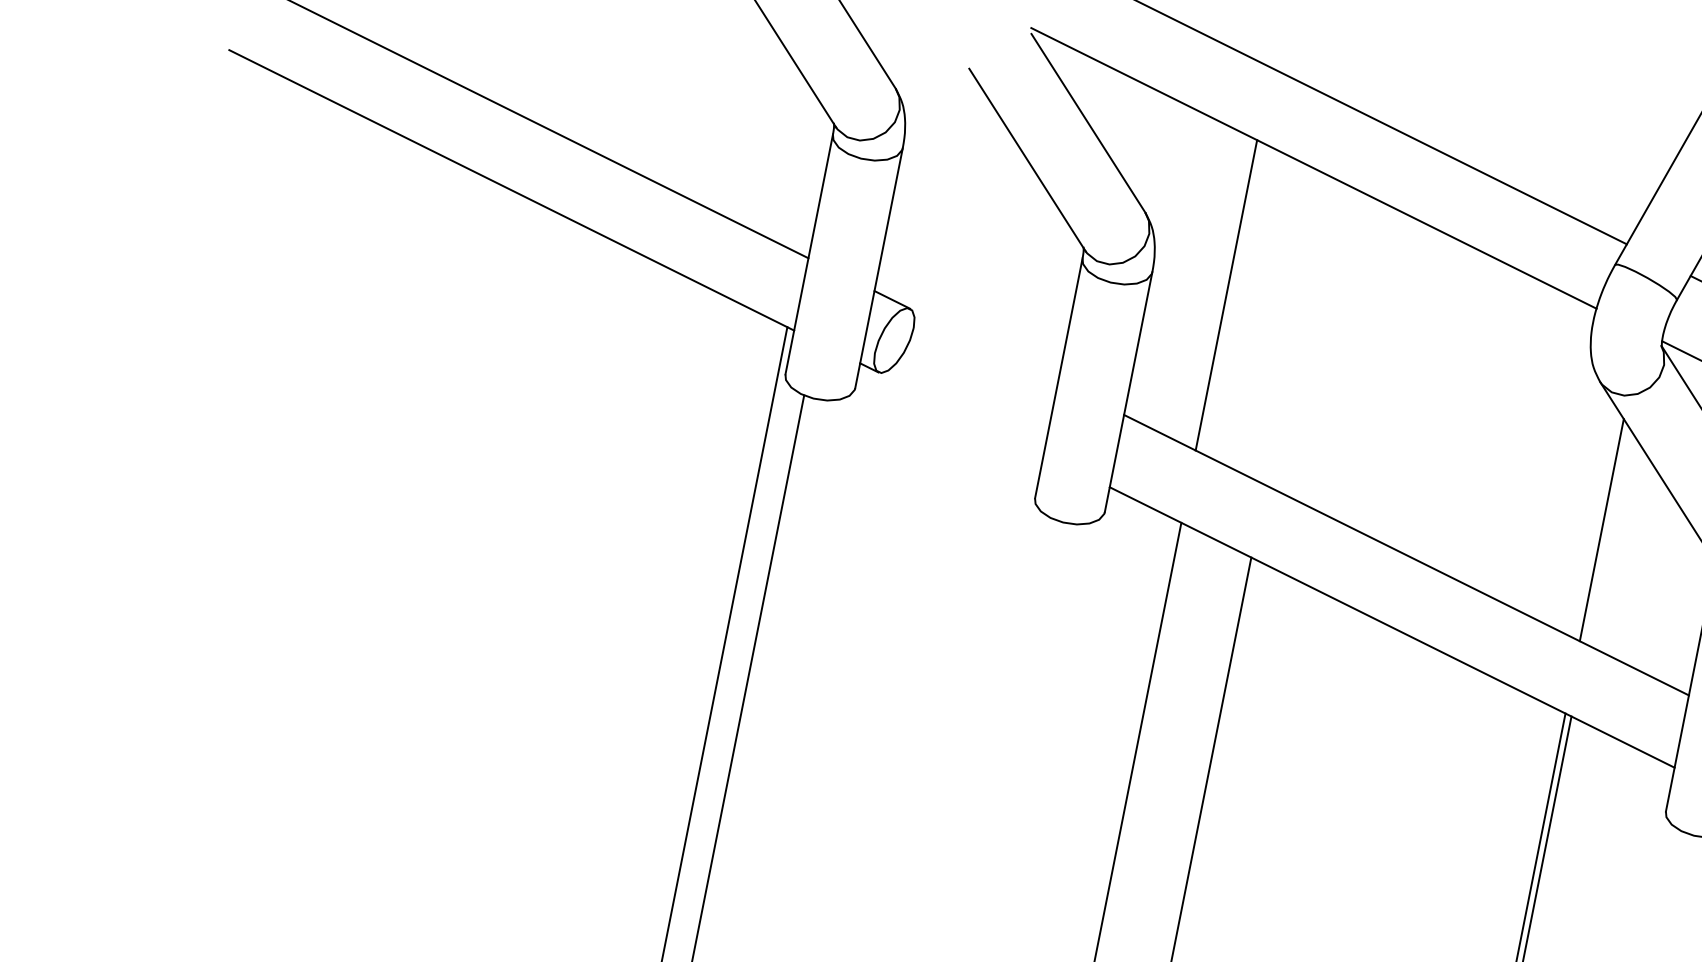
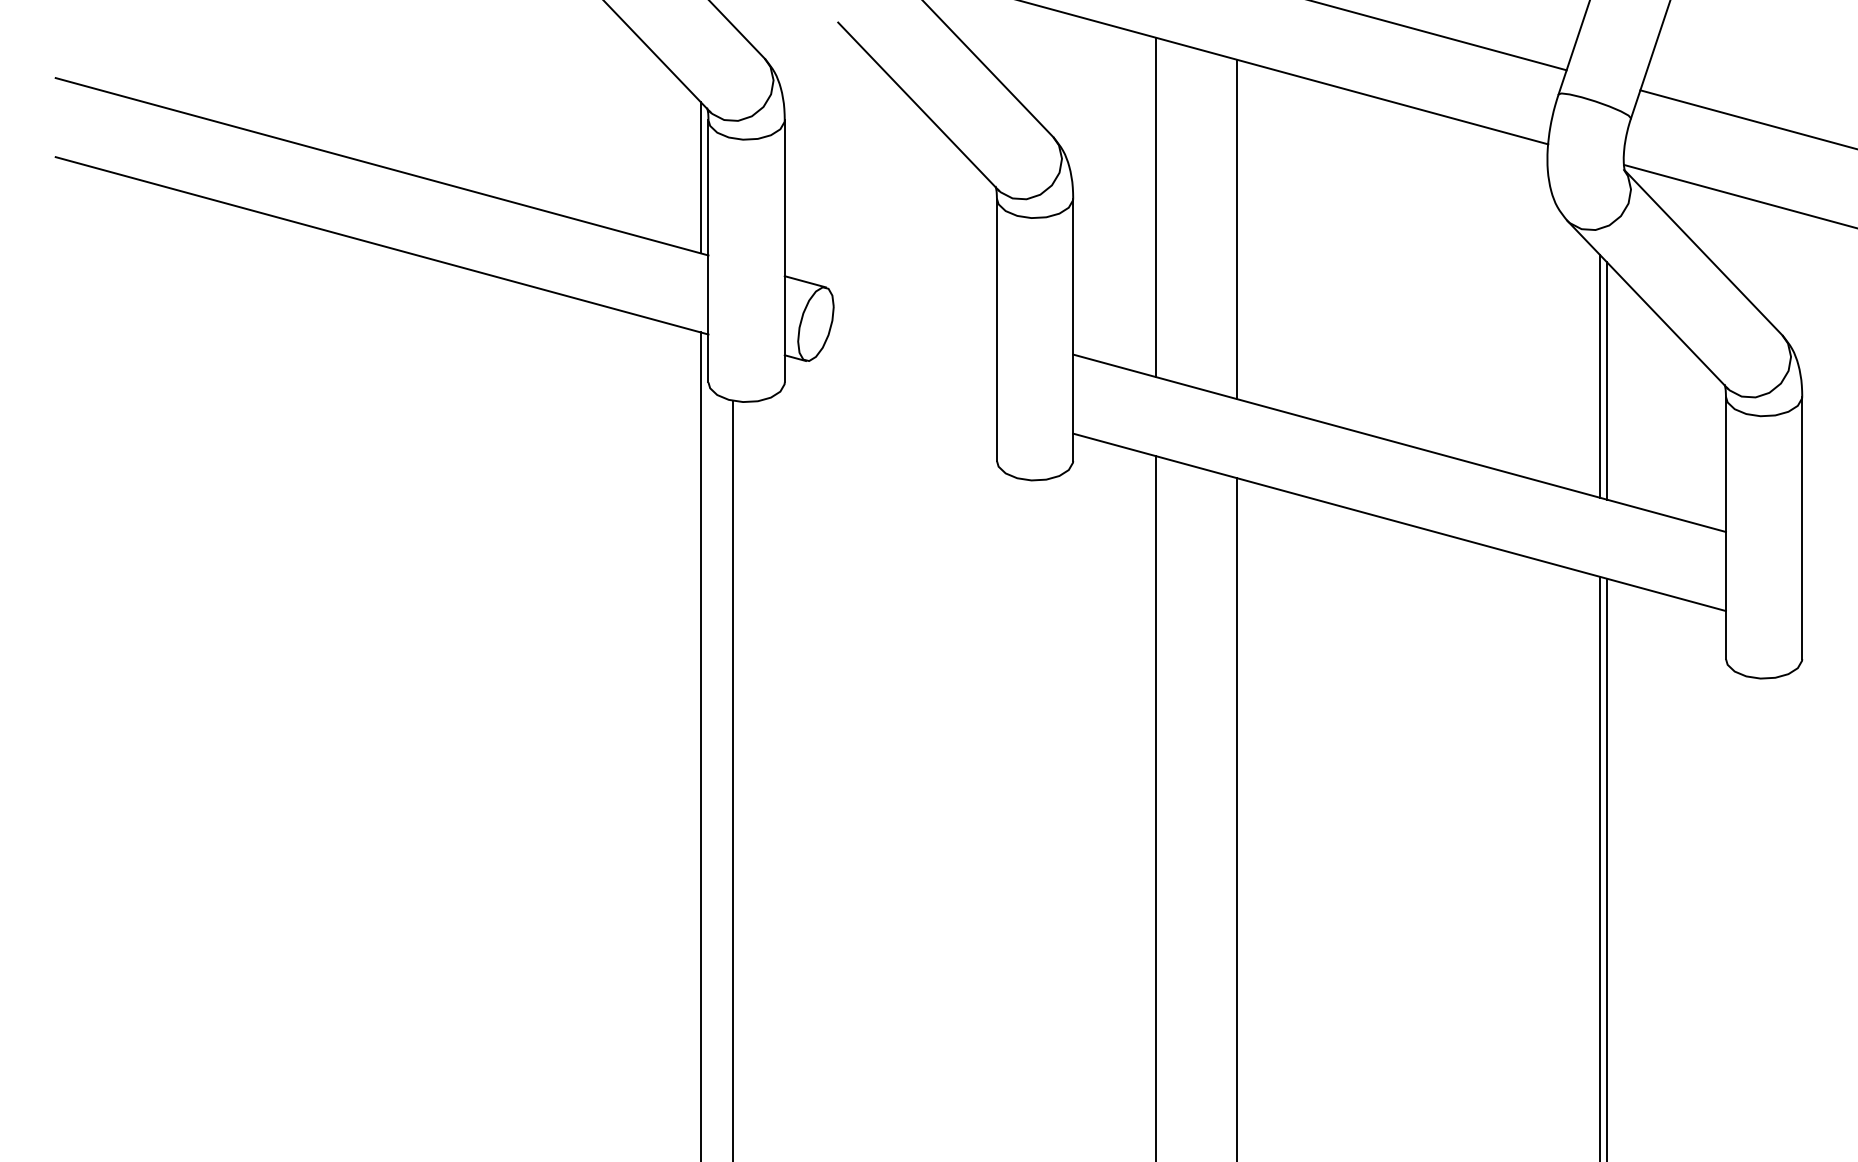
line: (815, 185) -> (700, 177), added
line: (1296, 330) -> (1236, 229), added
line: (1607, 535) -> (1606, 380), added

